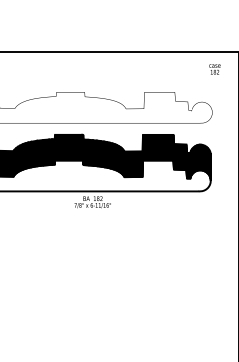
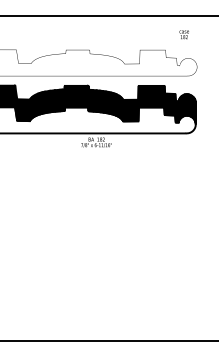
text: (213, 69) -> (183, 34), moved

